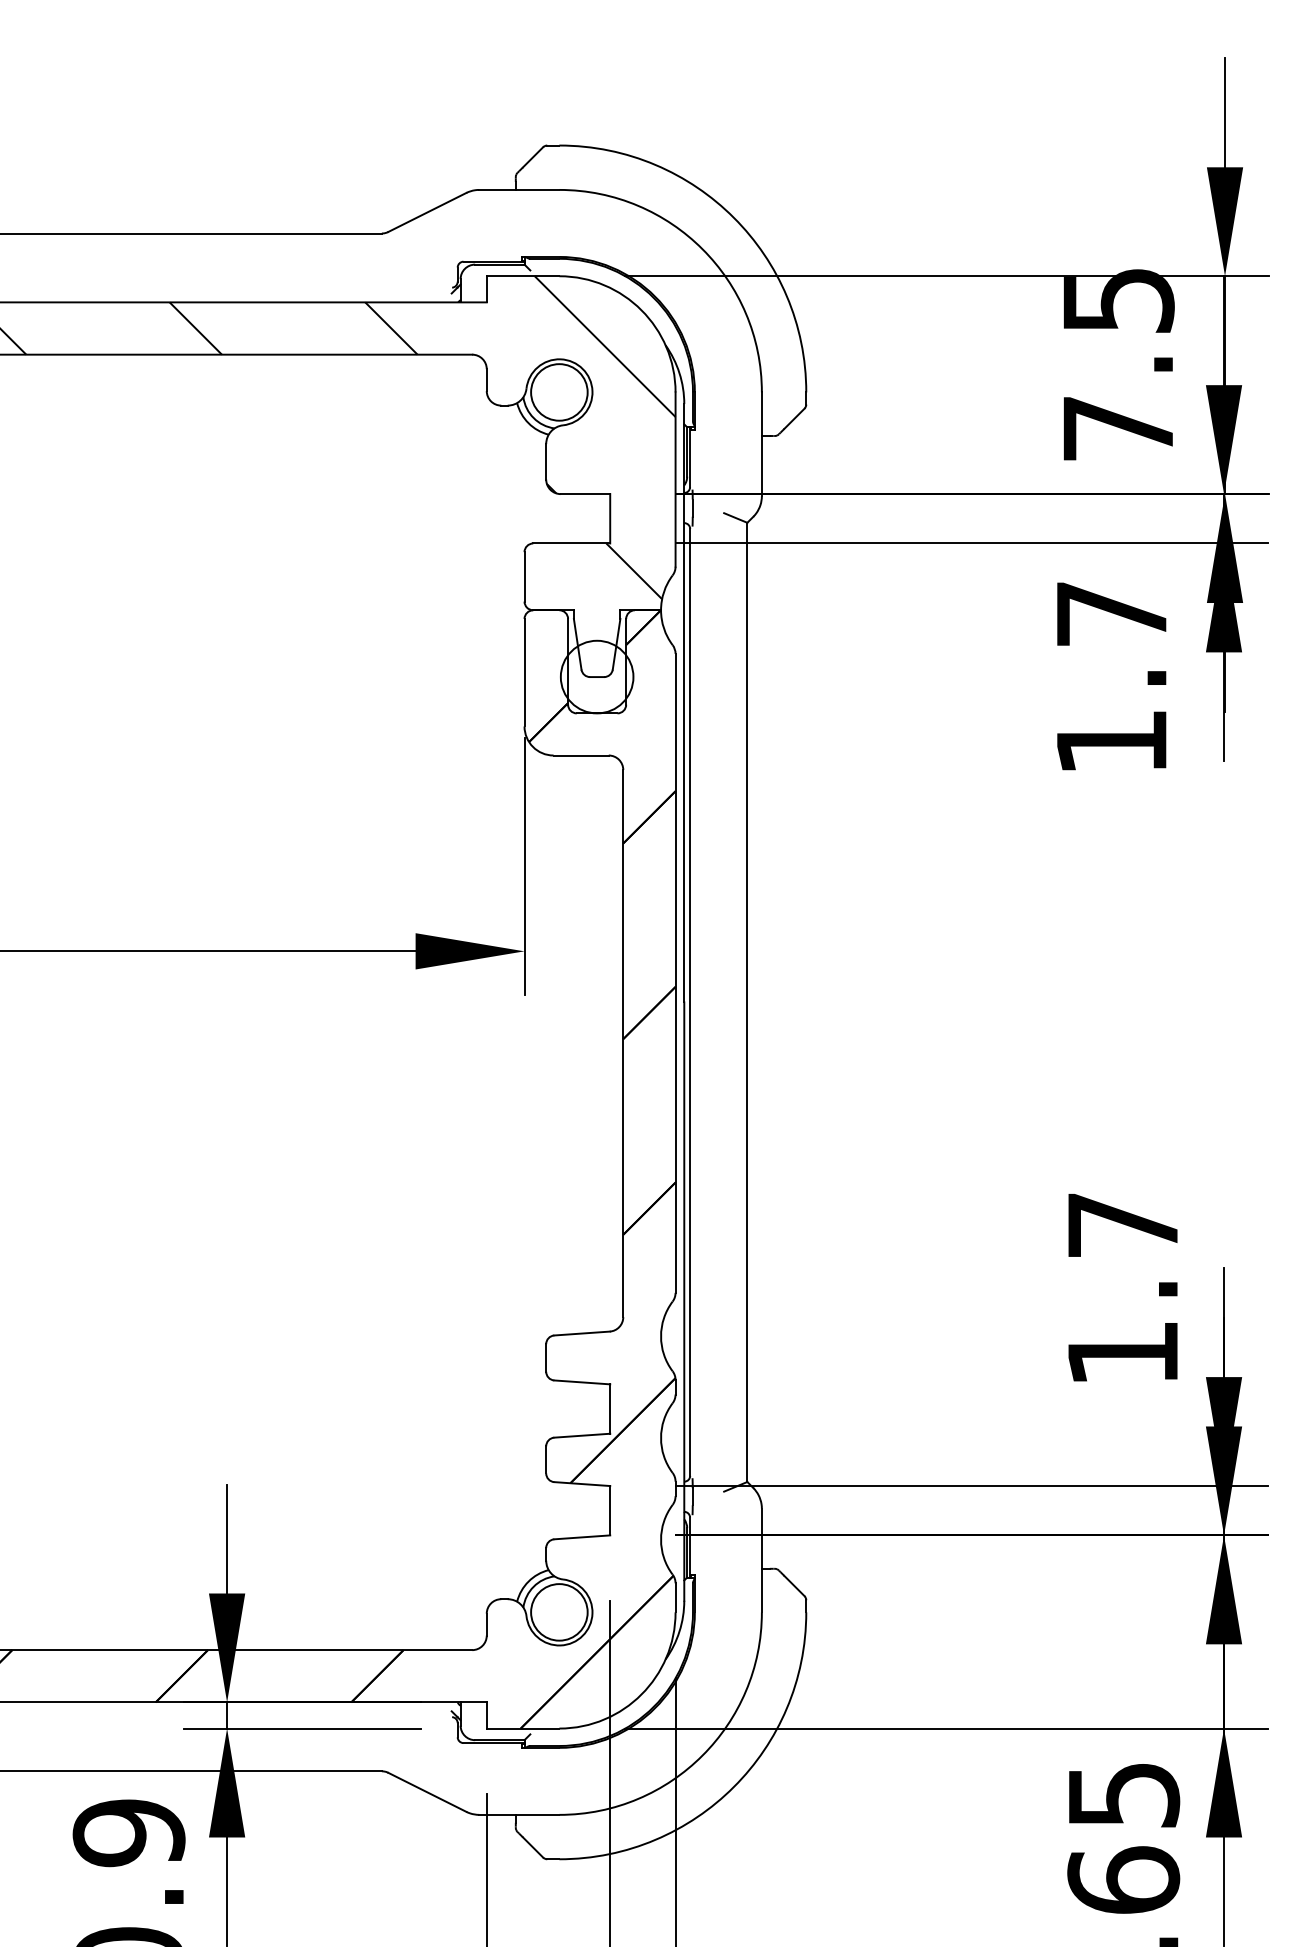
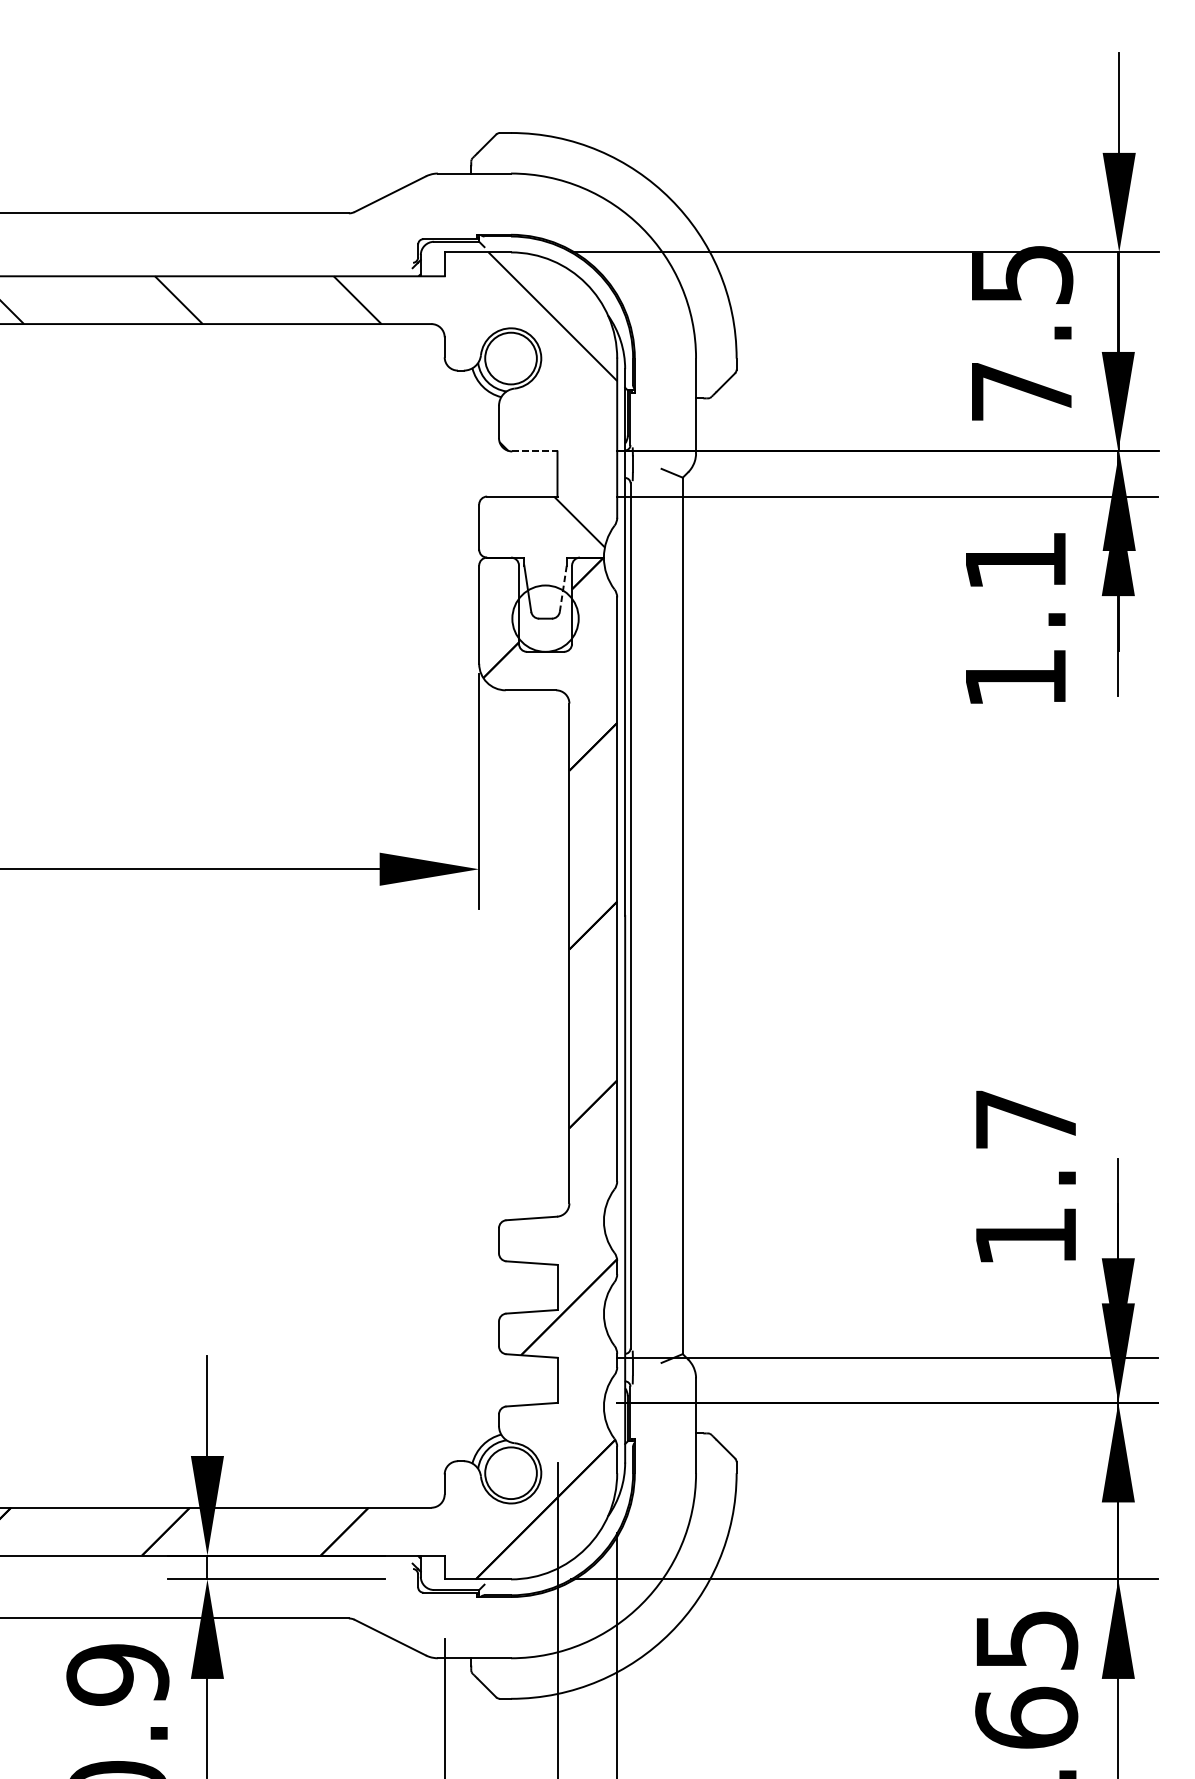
line: (585, 494) -> (534, 451), solid -> dashed
text: (1111, 613) -> (1015, 560), 1.7 -> 1.1
line: (616, 644) -> (563, 588), solid -> dashed

